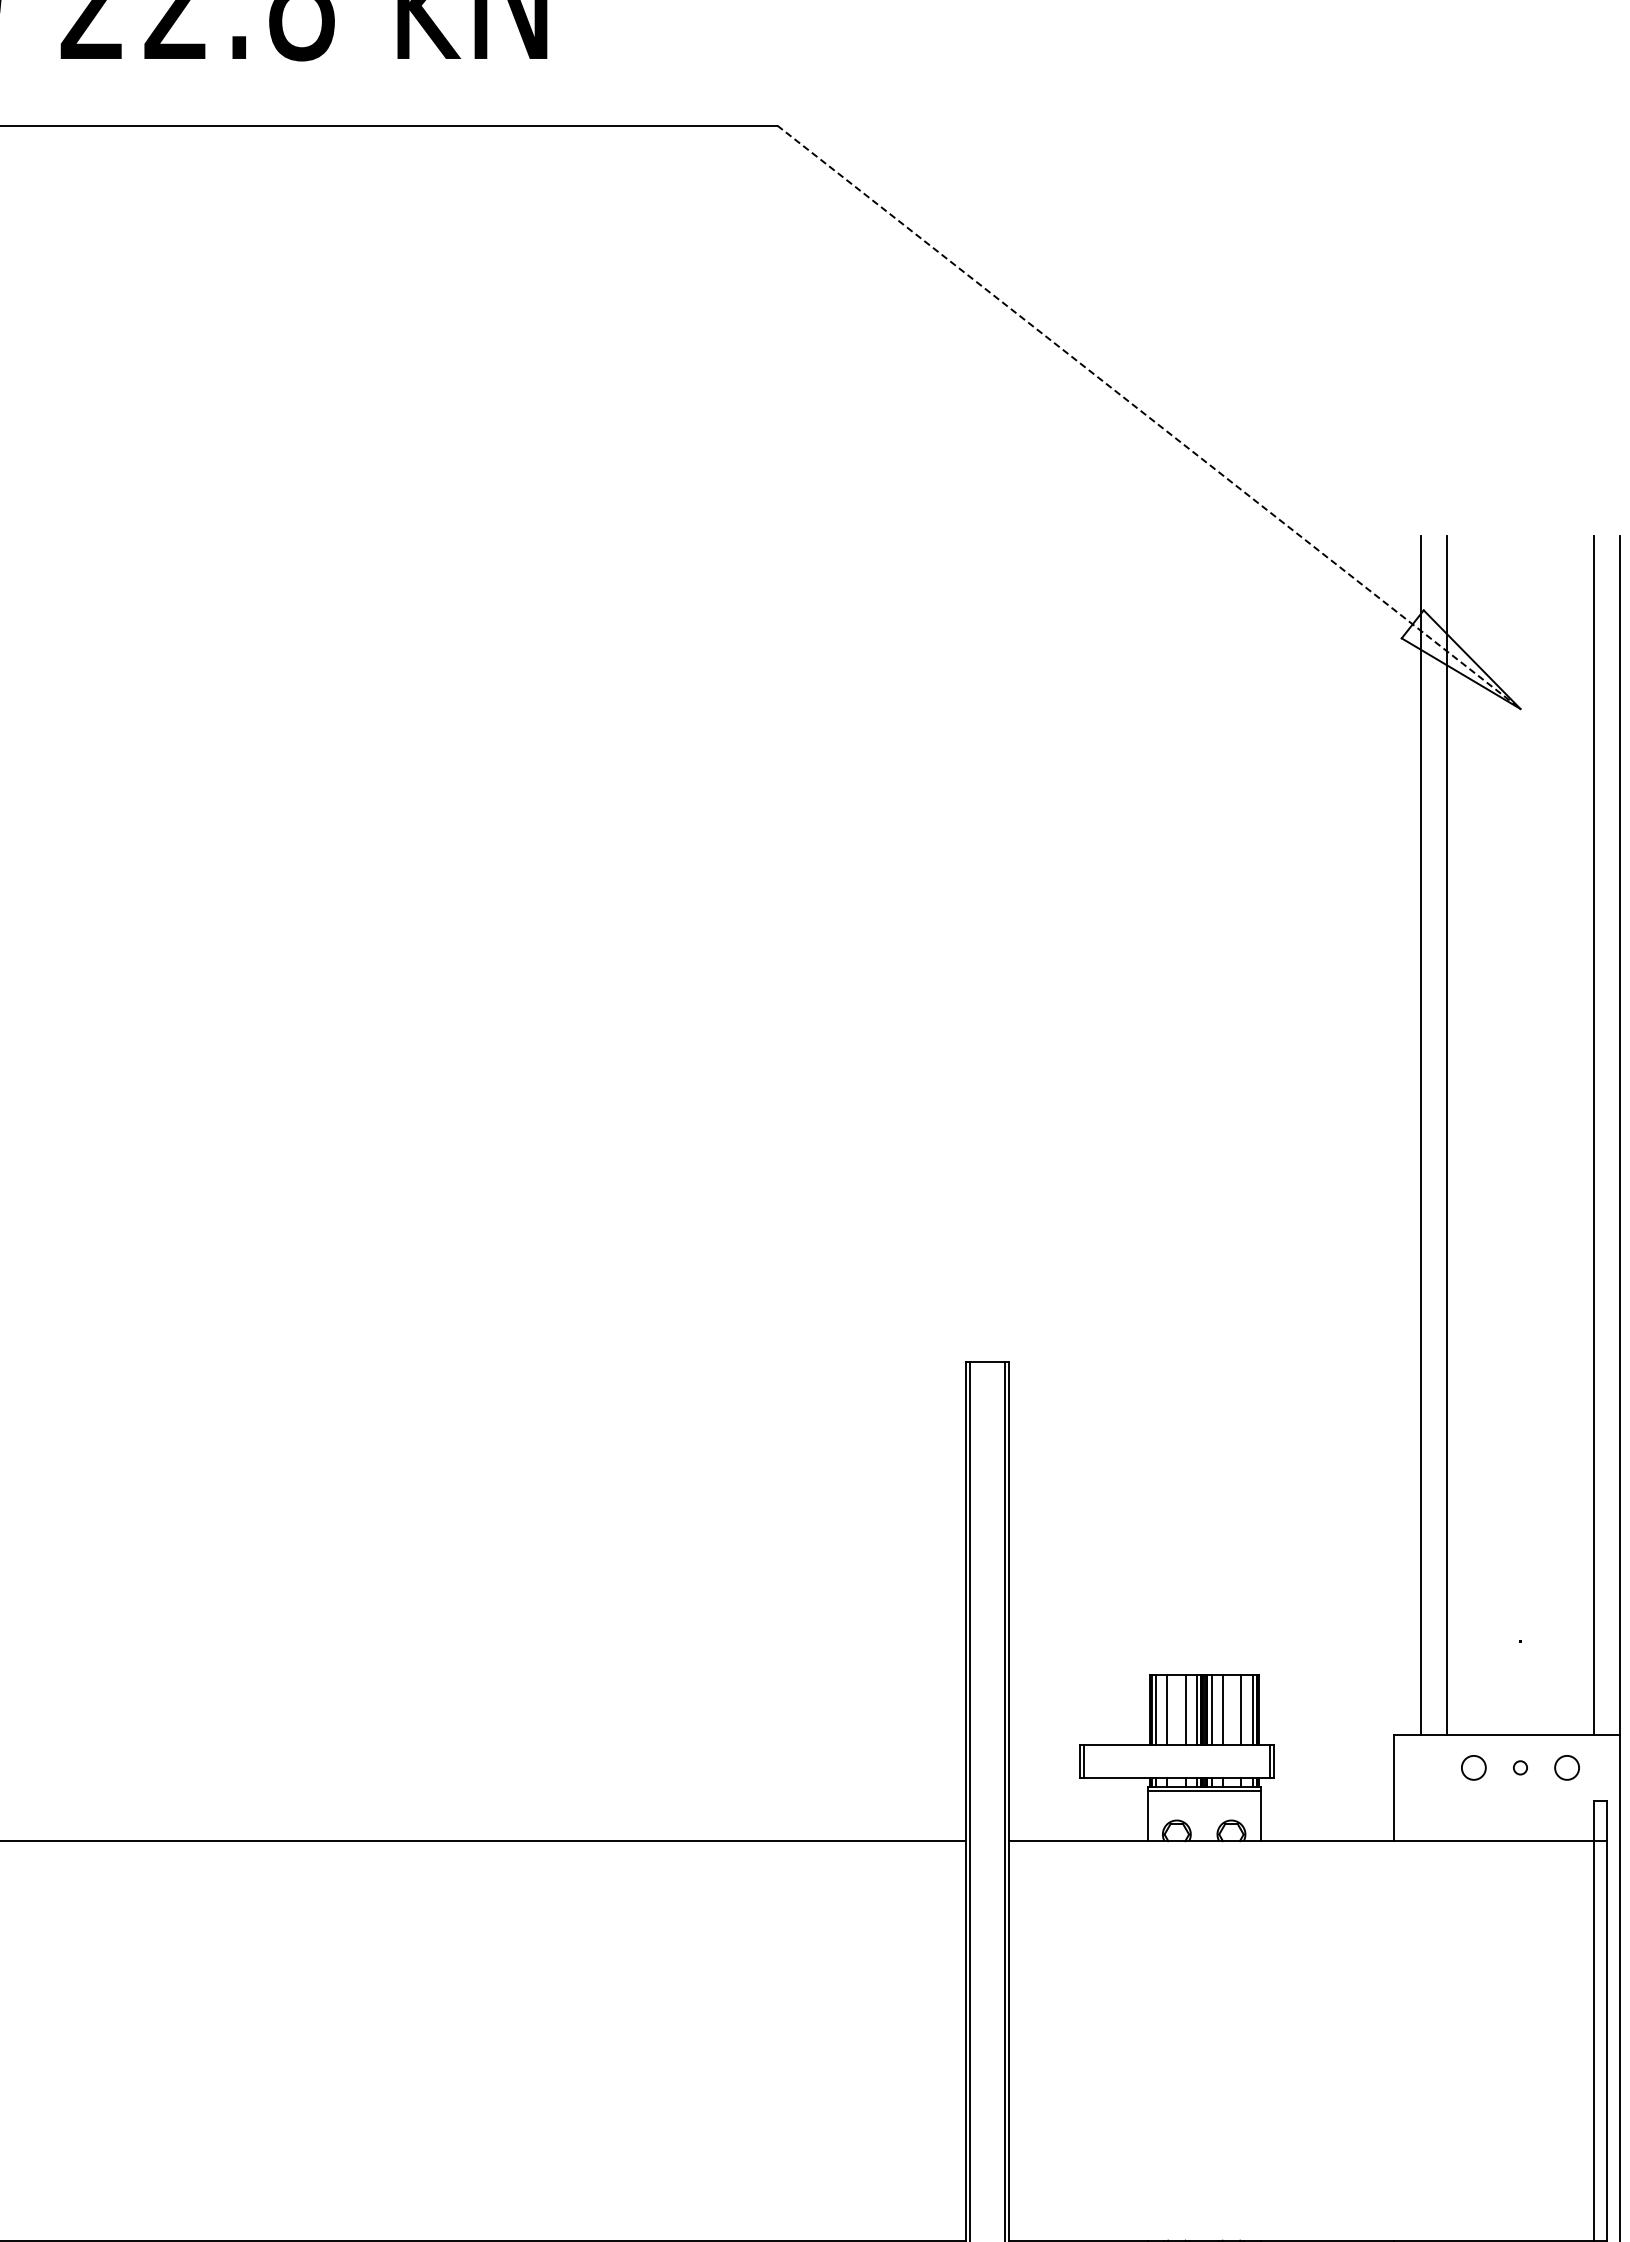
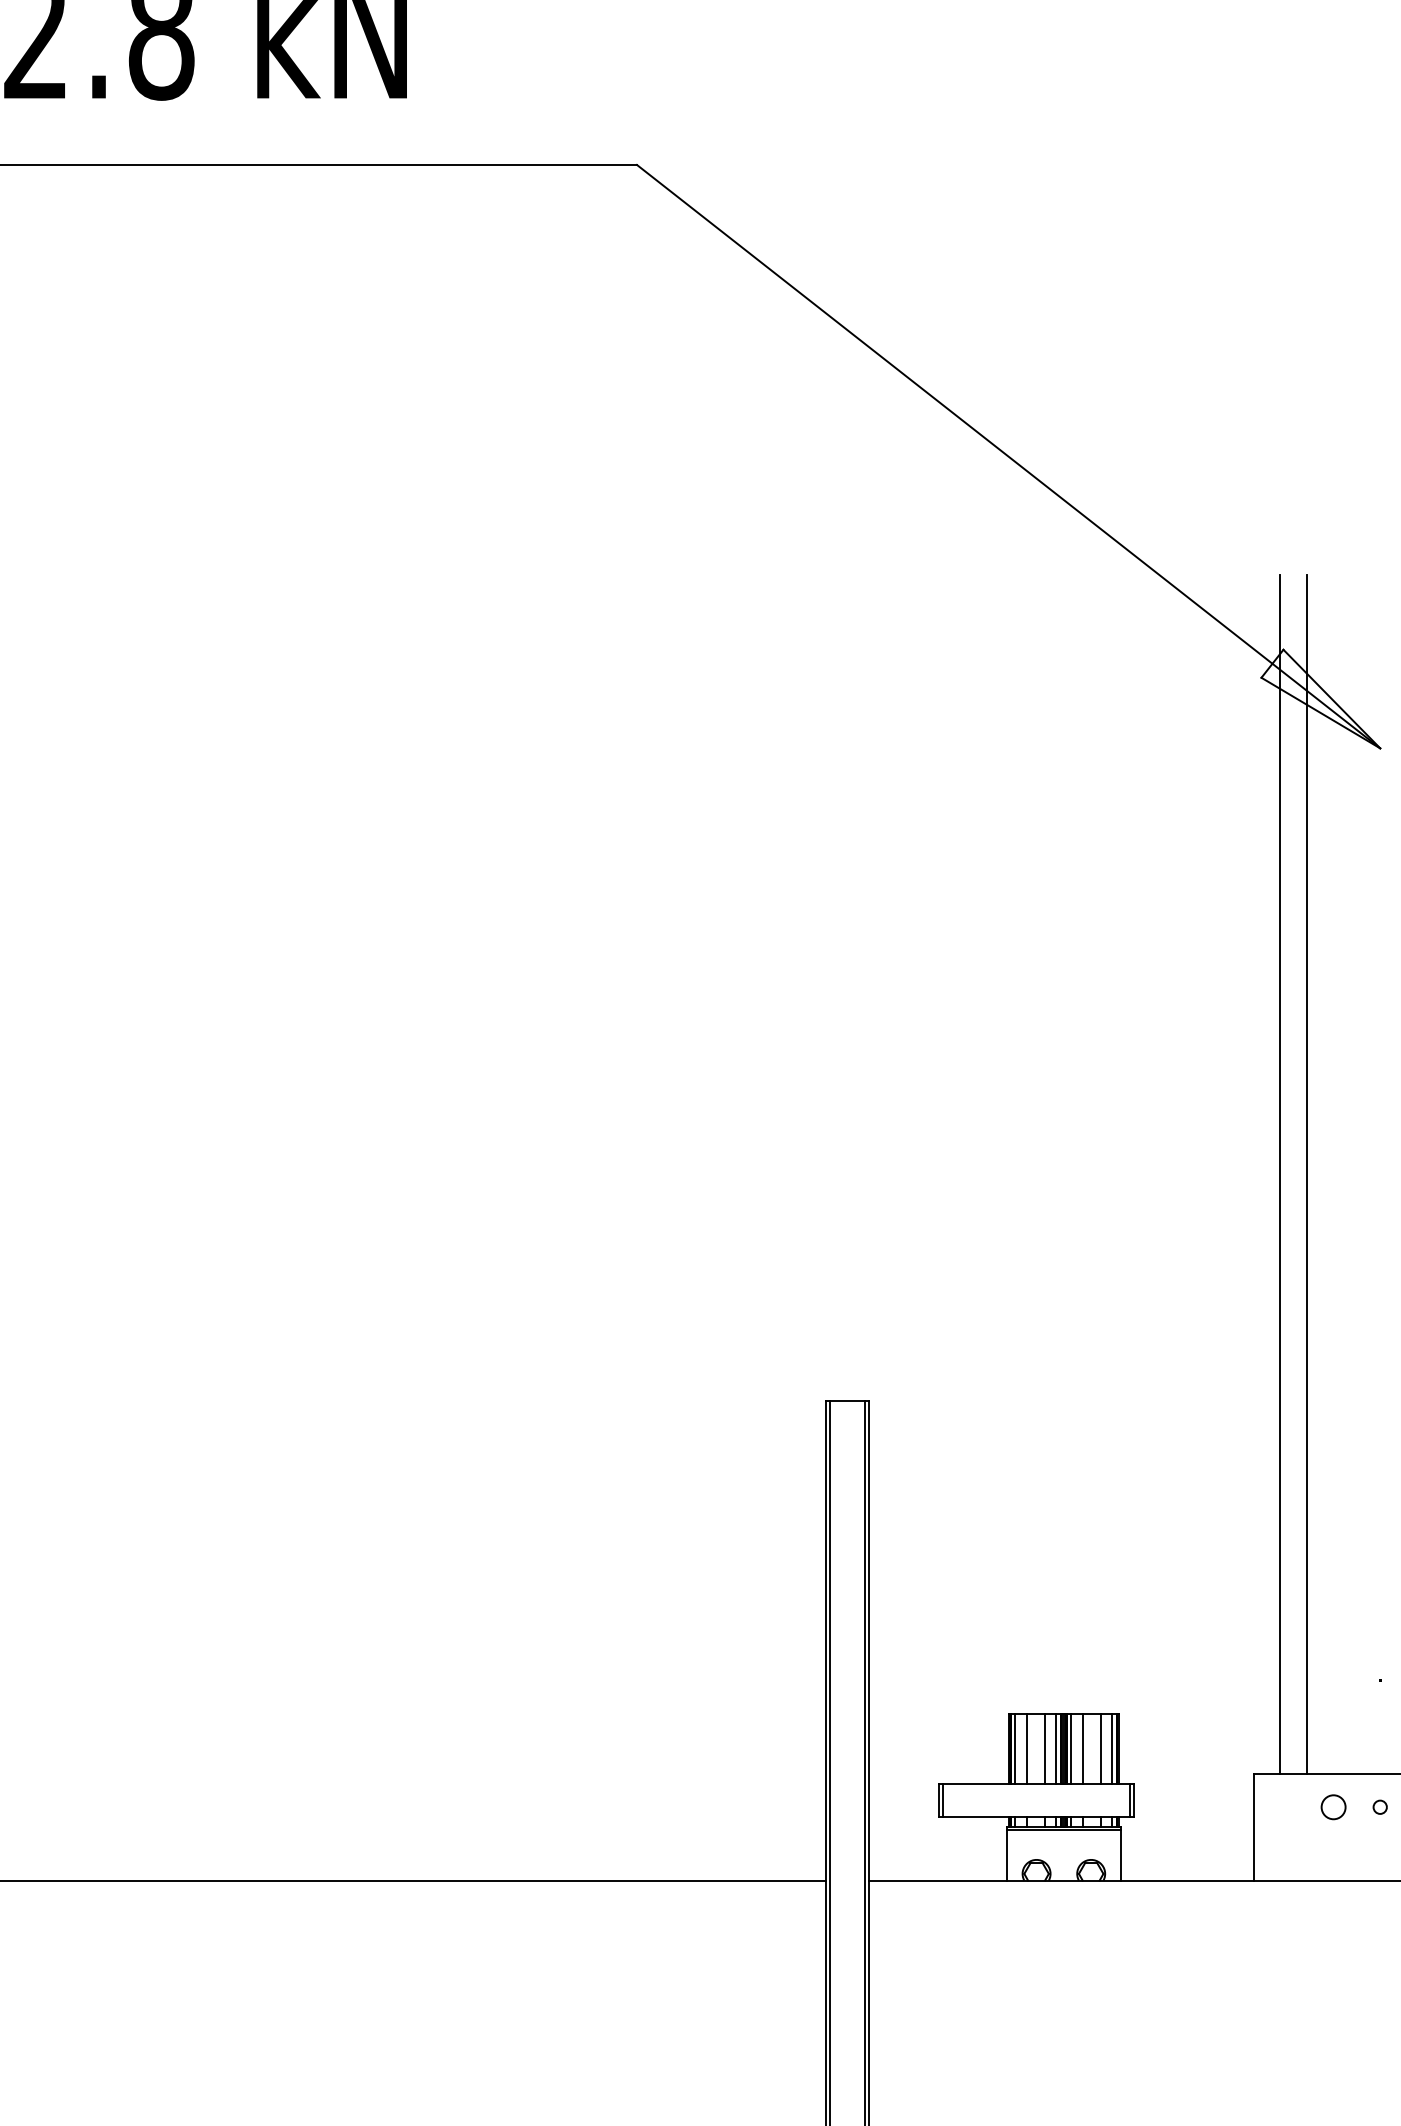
line: (1149, 417) -> (1009, 456), dashed -> solid

